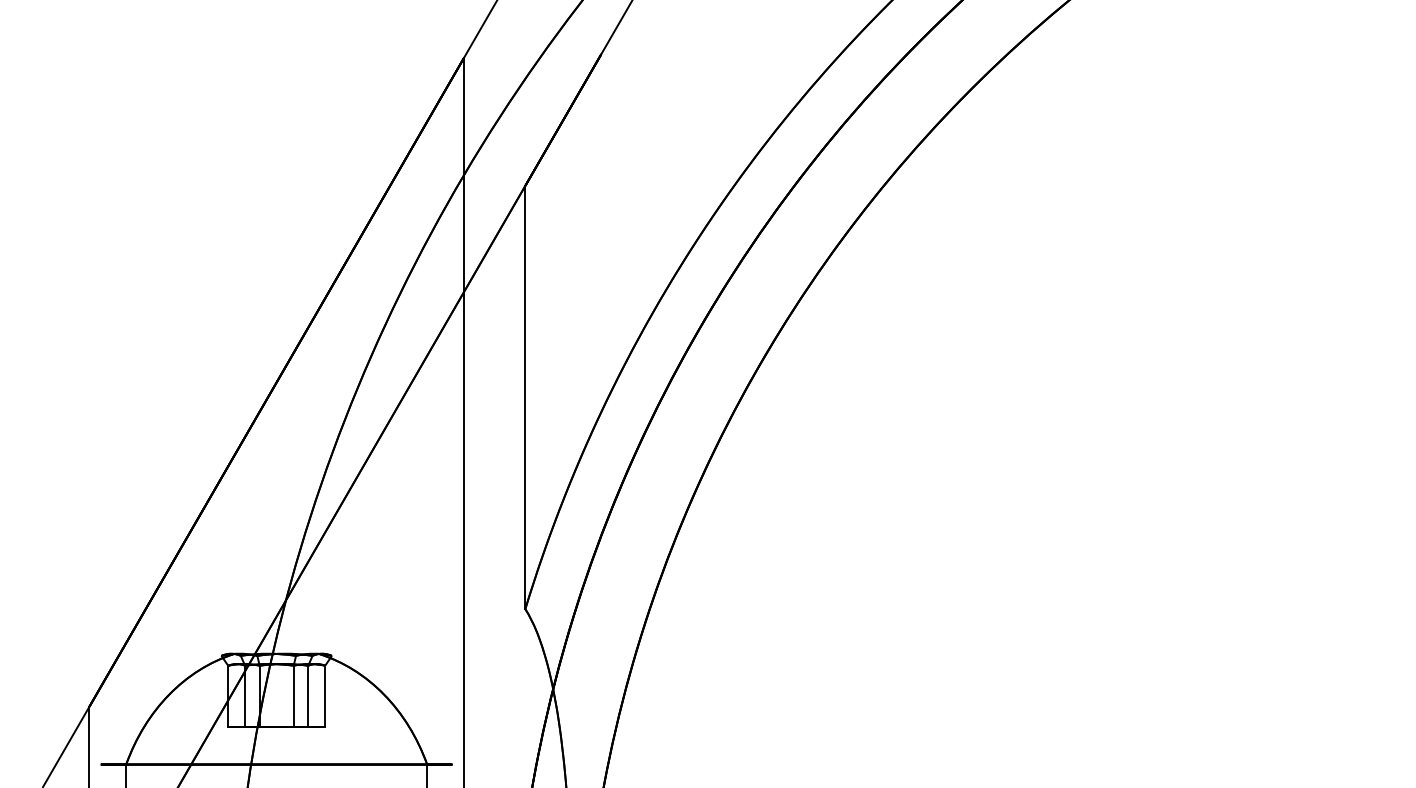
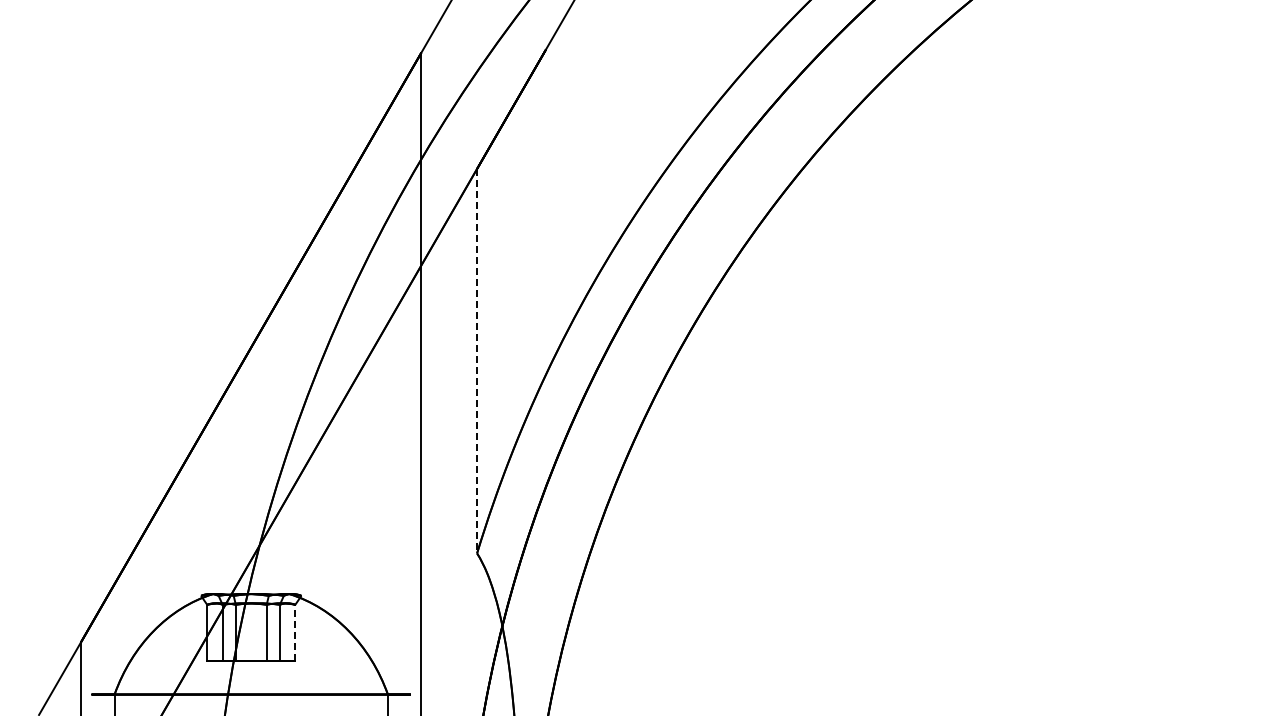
line: (525, 397) -> (477, 361), solid -> dashed
line: (325, 696) -> (295, 632), solid -> dashed

